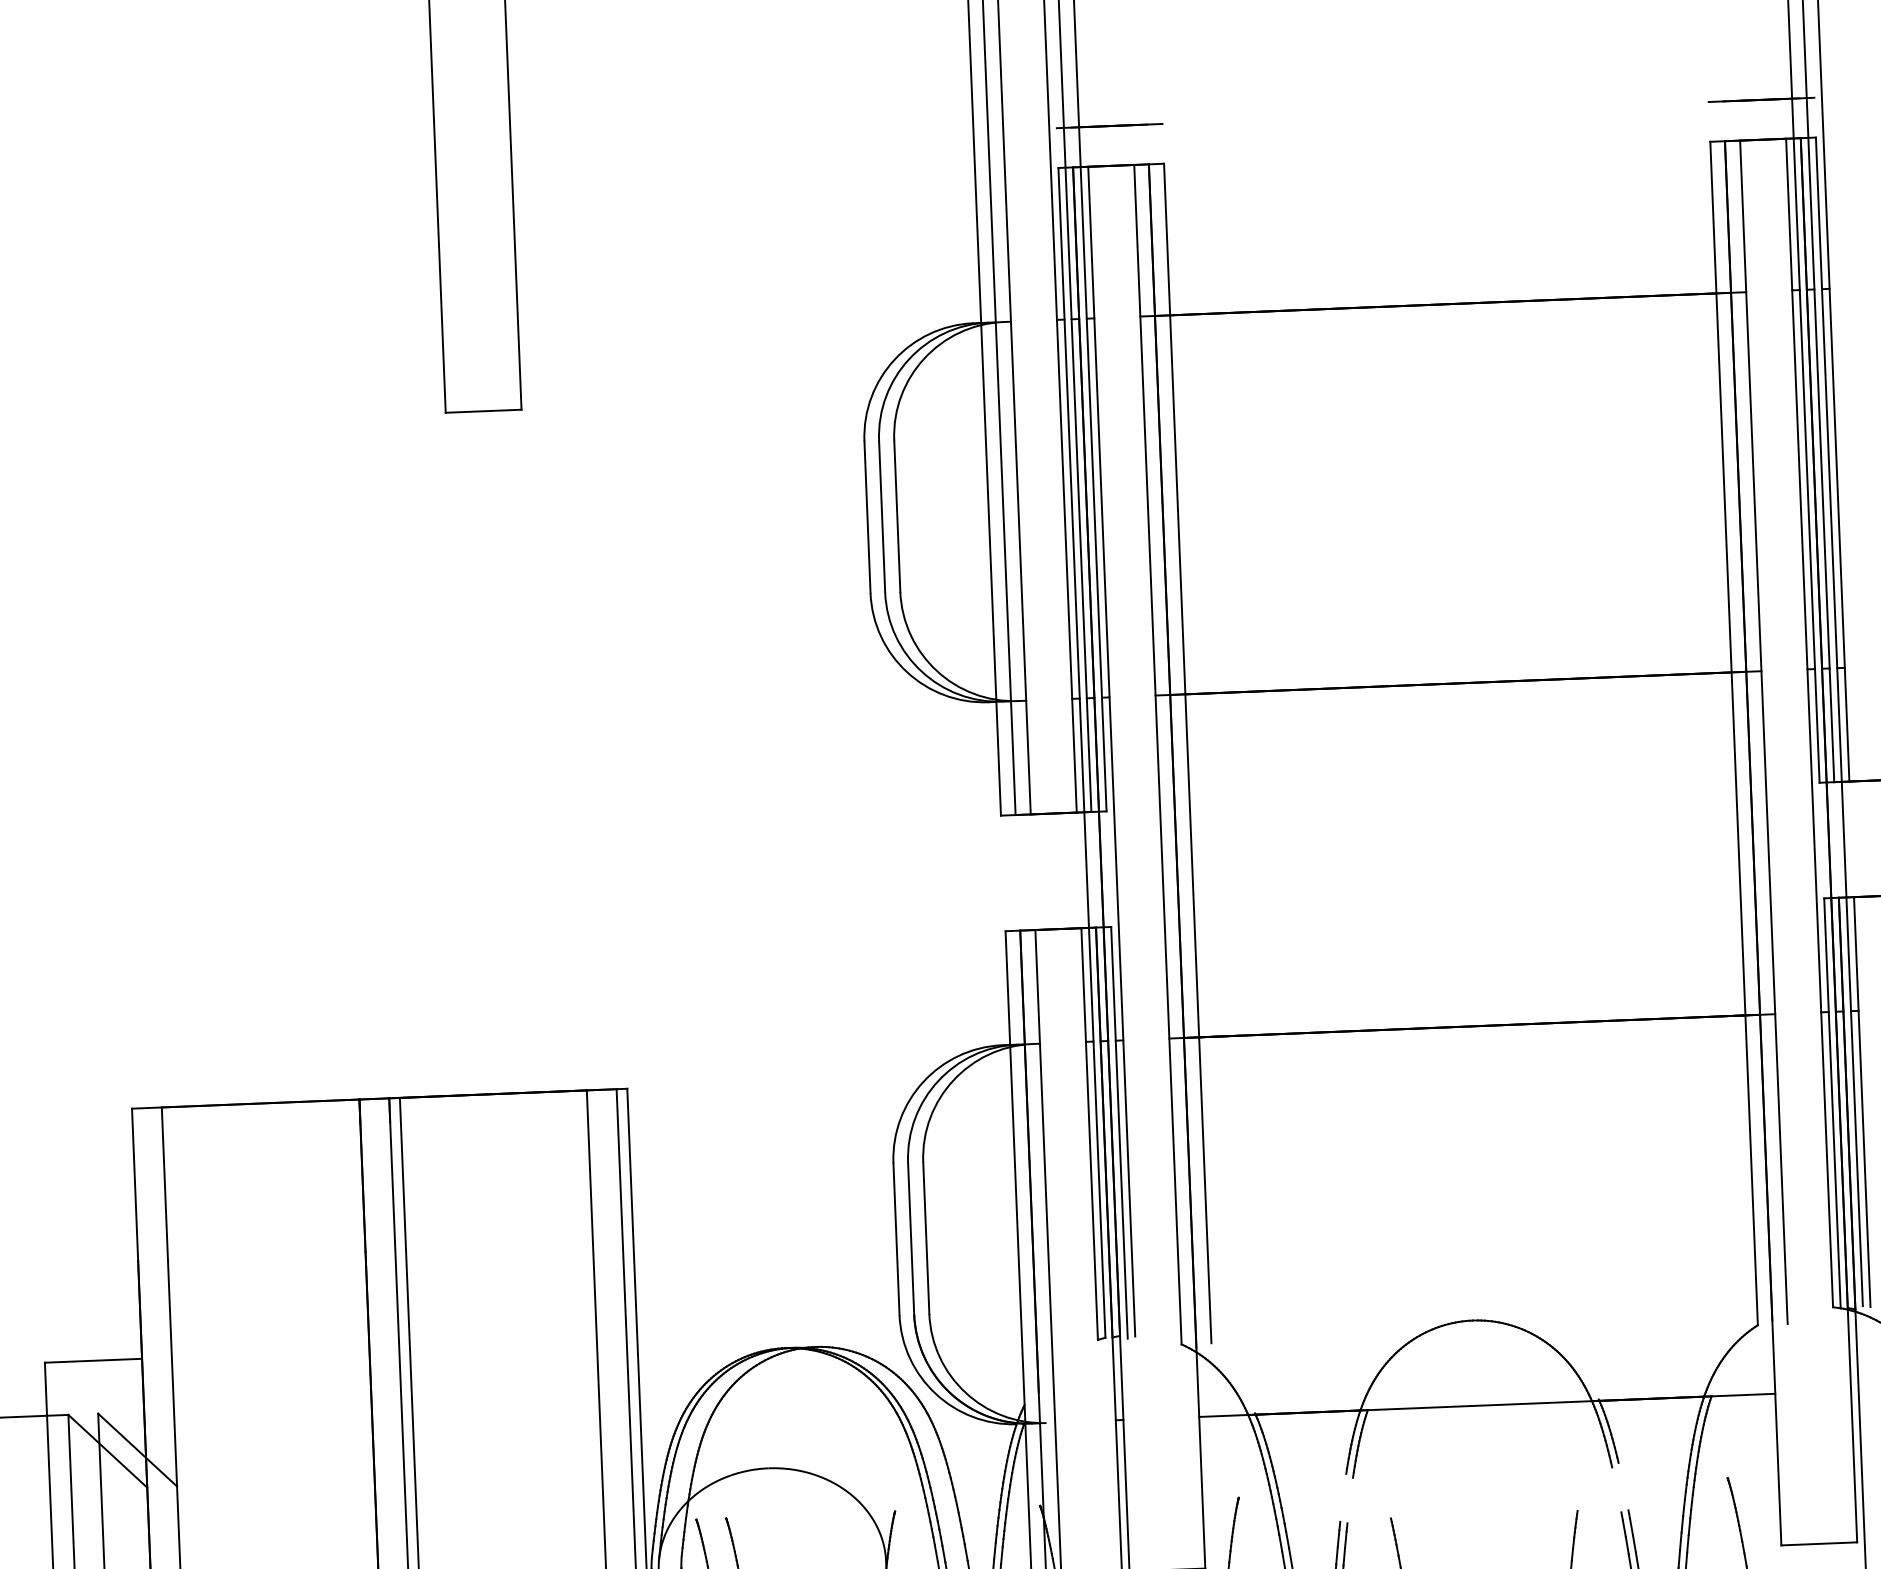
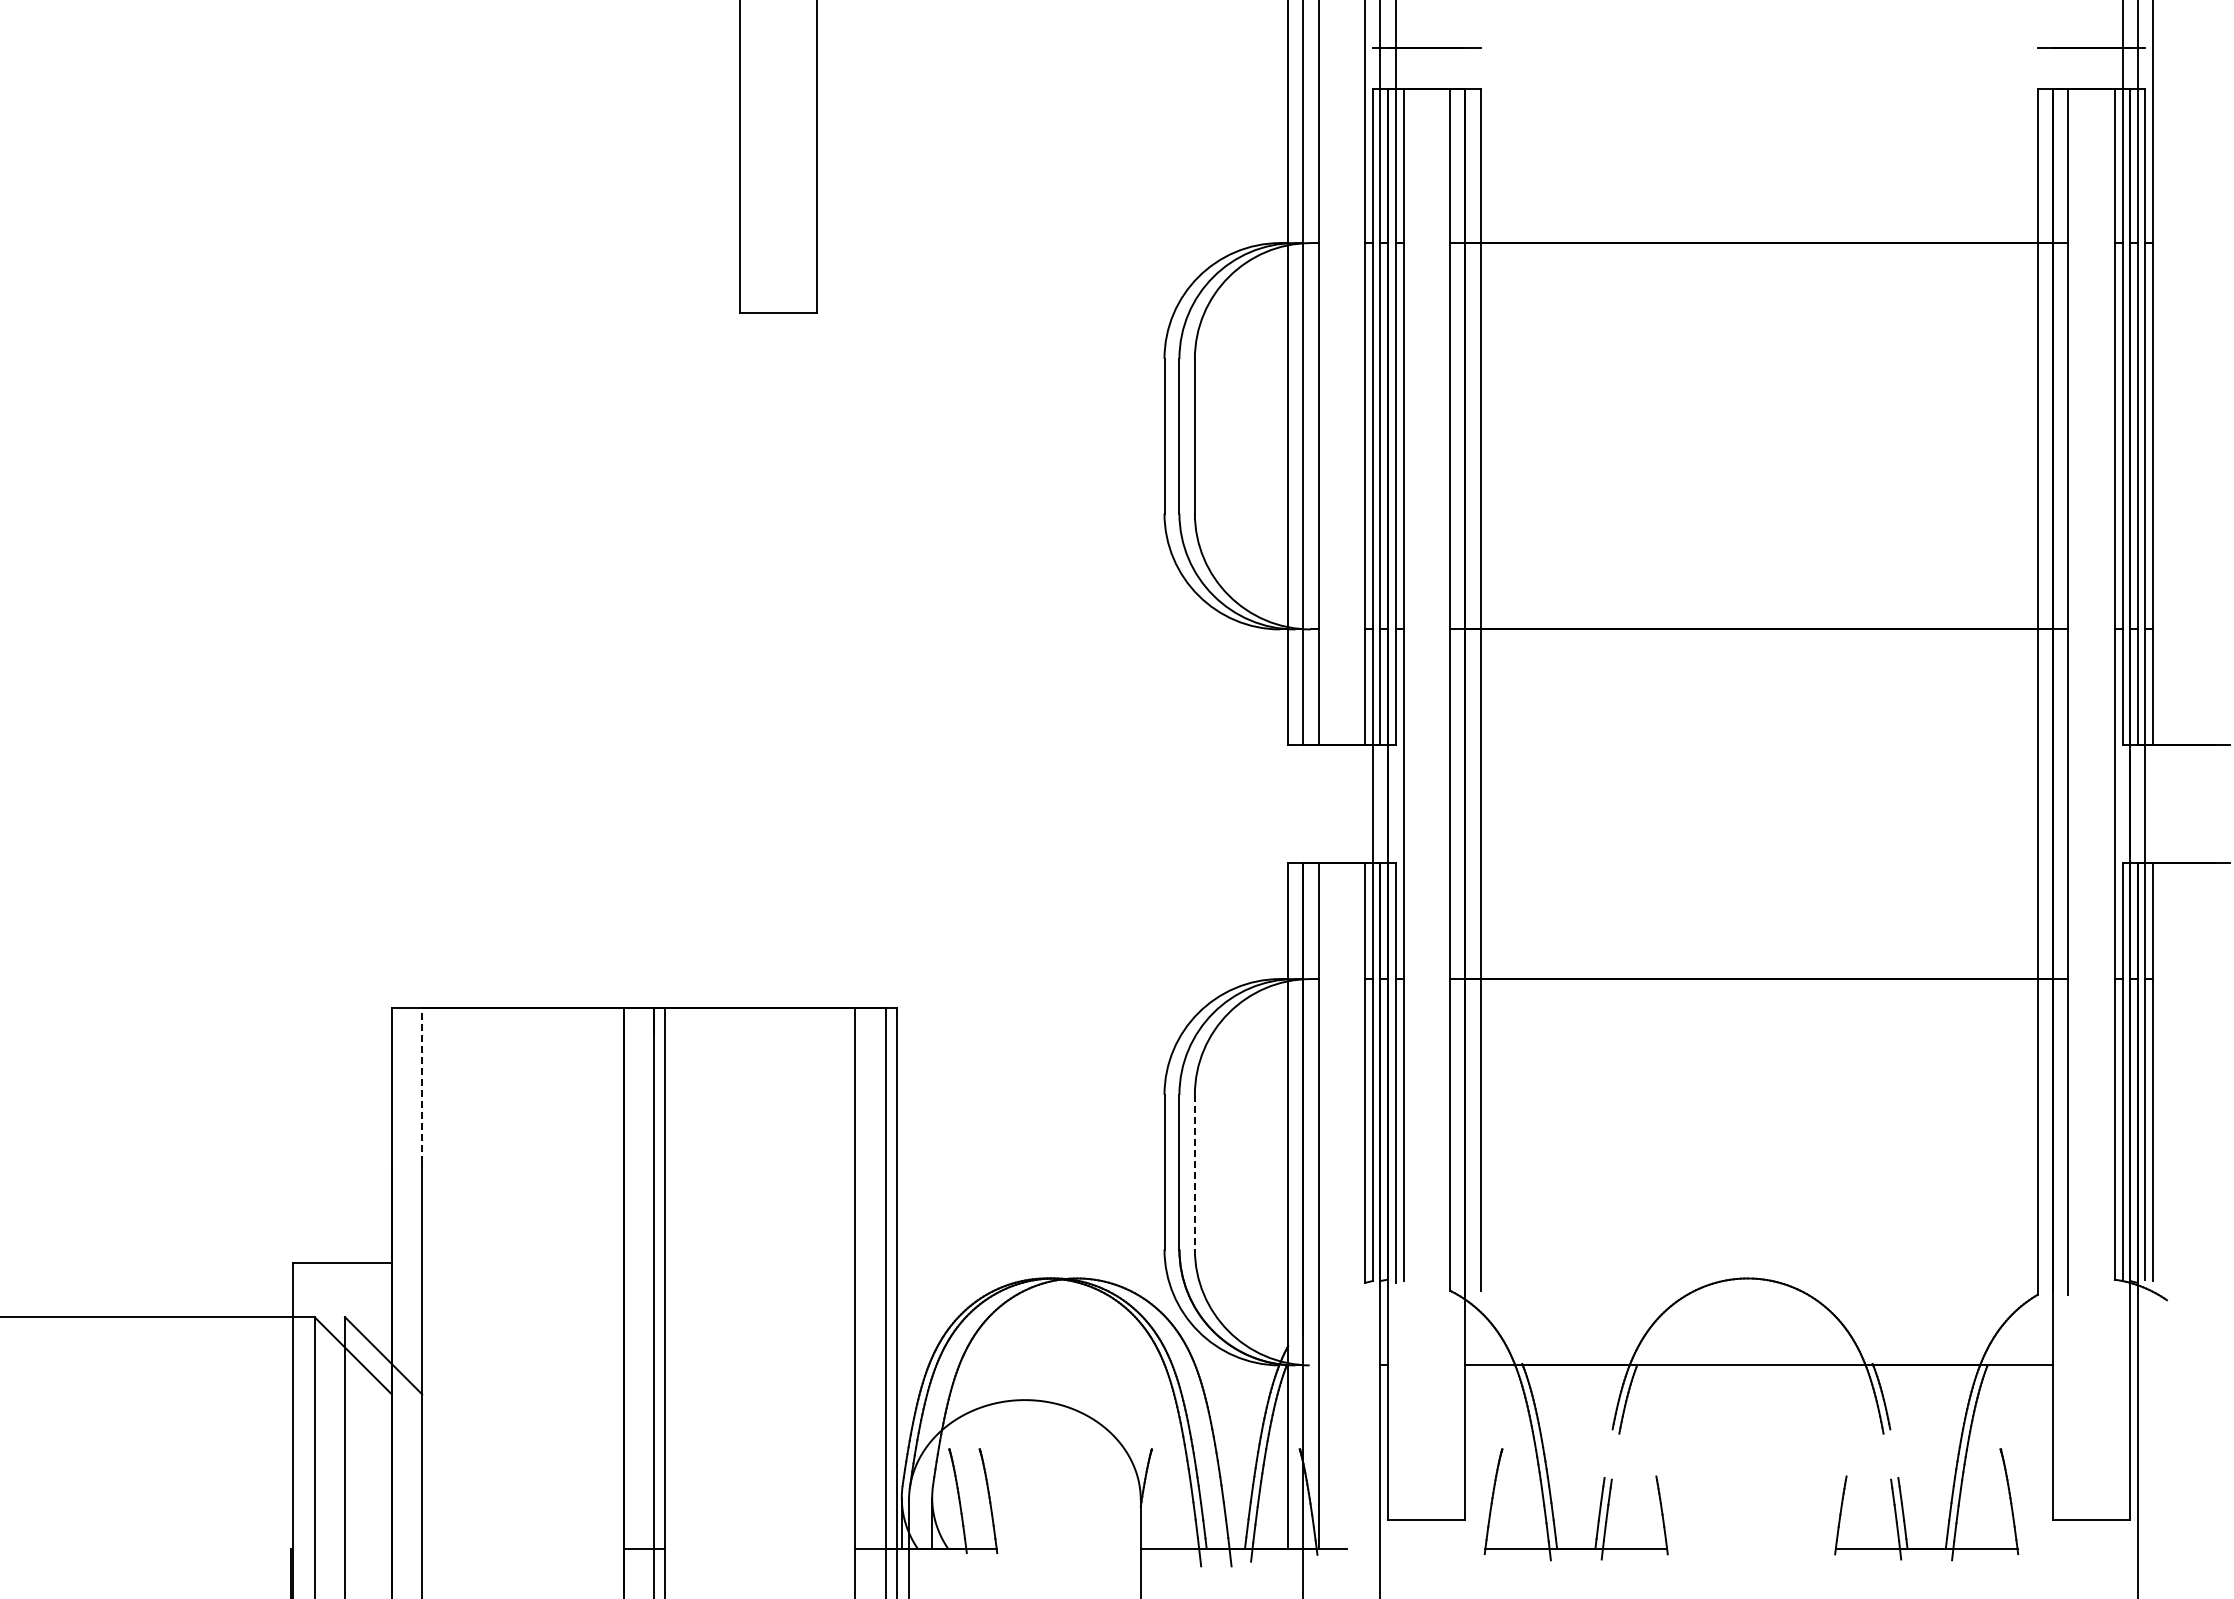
line: (165, 1183) -> (422, 1085), solid -> dashed
line: (925, 1238) -> (1194, 1172), solid -> dashed

